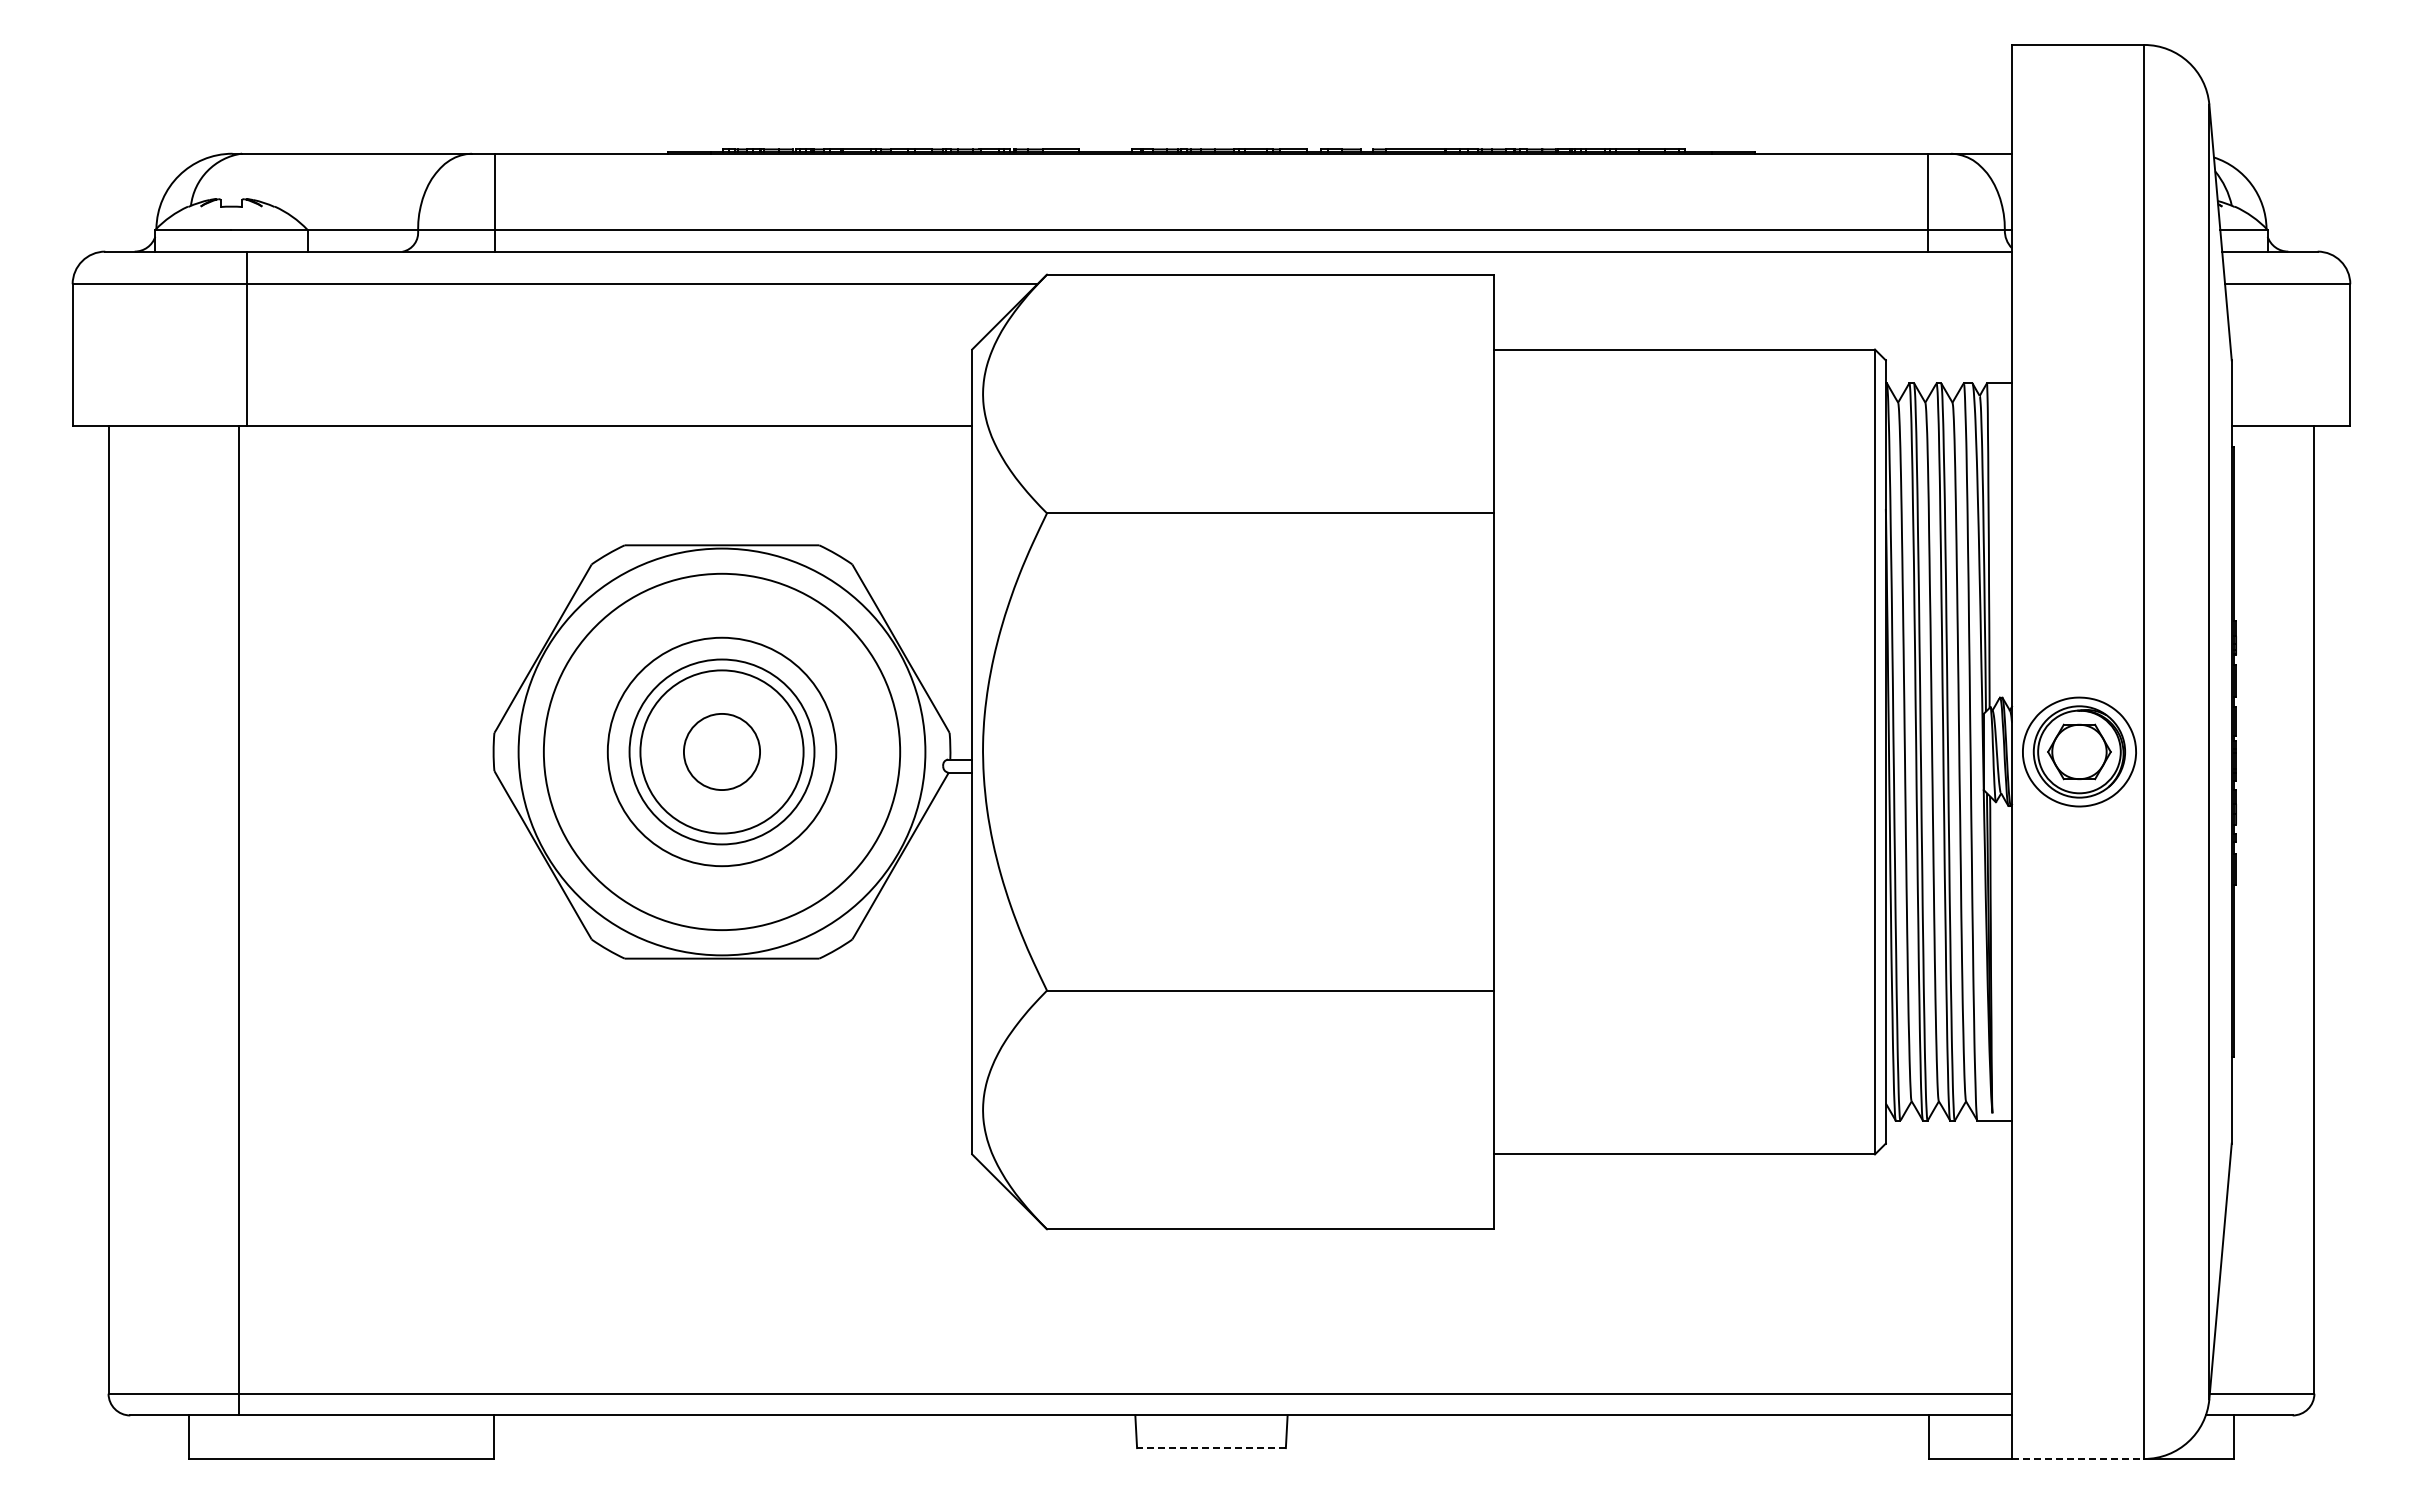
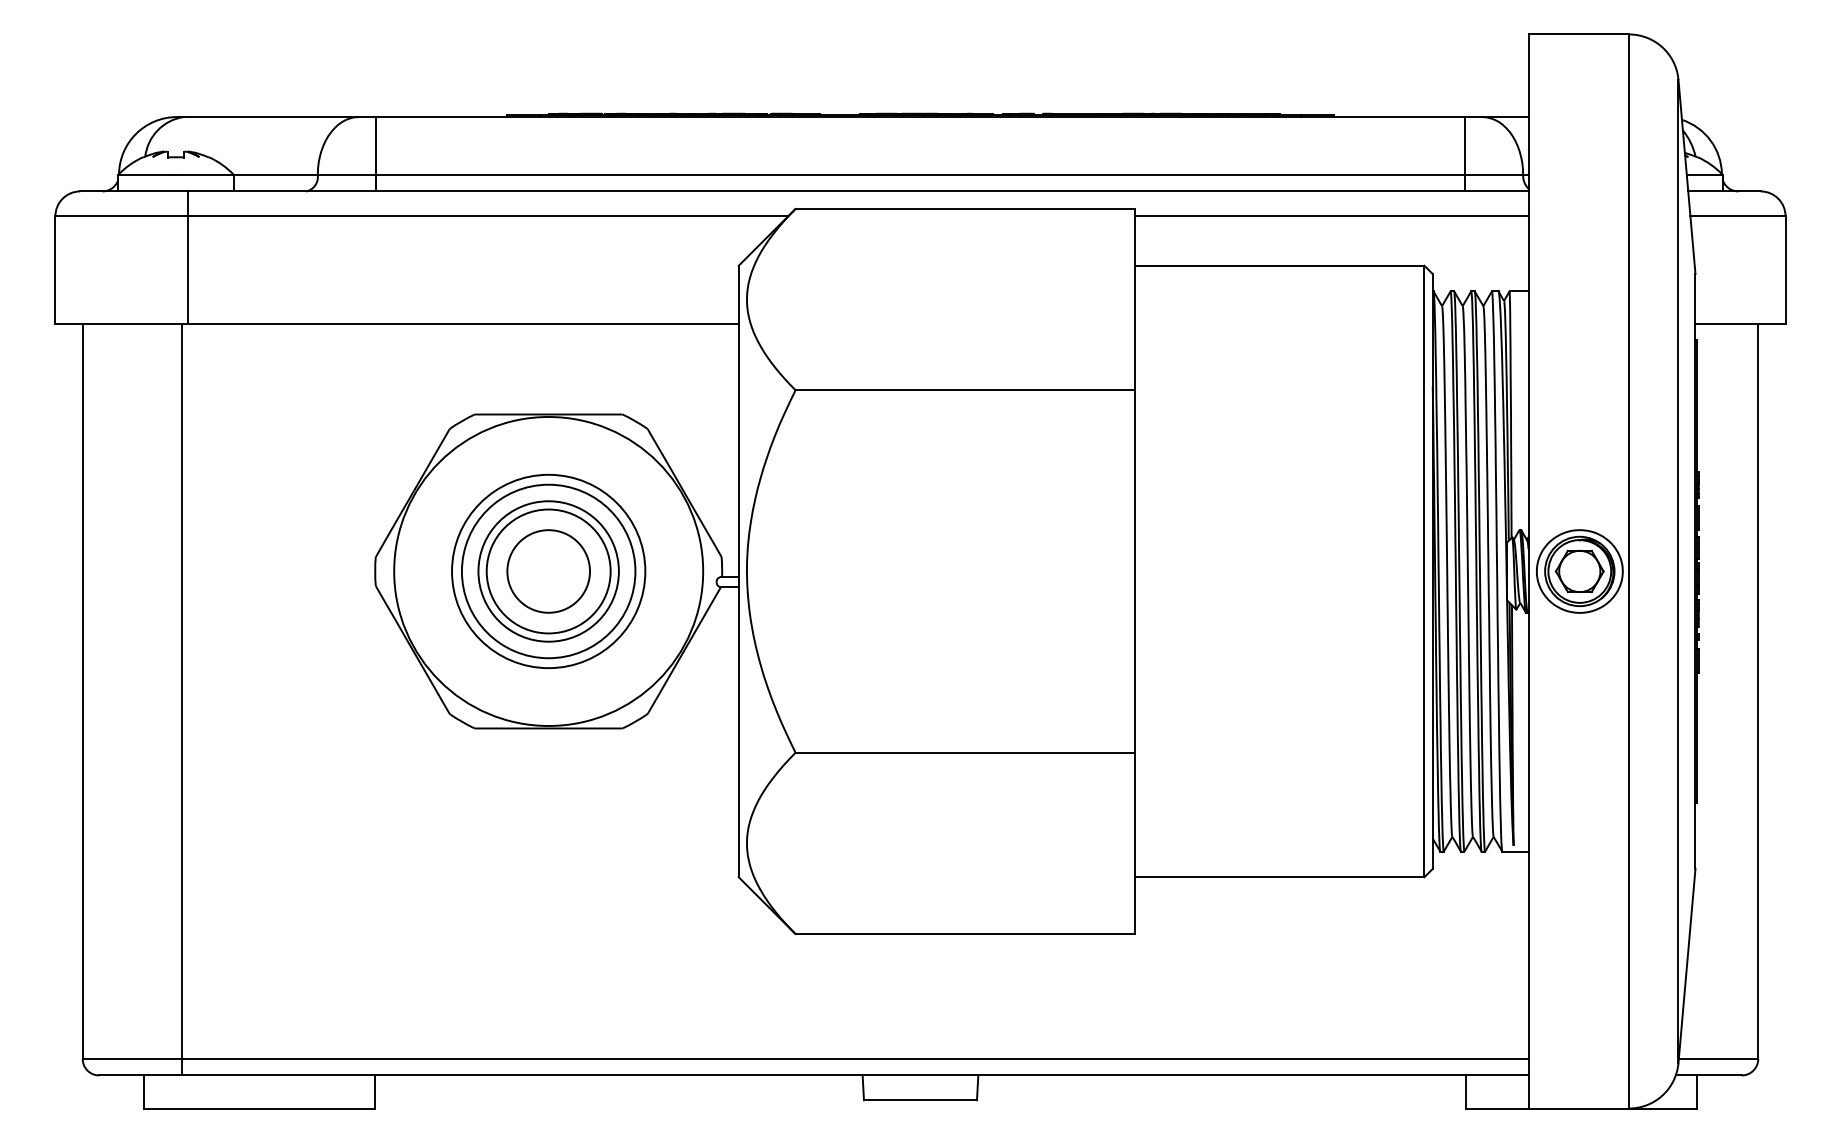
line: (1753, 284) -> (1332, 216), added
circle: (721, 751) -> (548, 571), size x0.71
circle: (721, 751) -> (548, 571), size x1.43
line: (1210, 1448) -> (919, 1100), dashed -> solid
line: (2078, 1458) -> (1579, 1108), dashed -> solid

